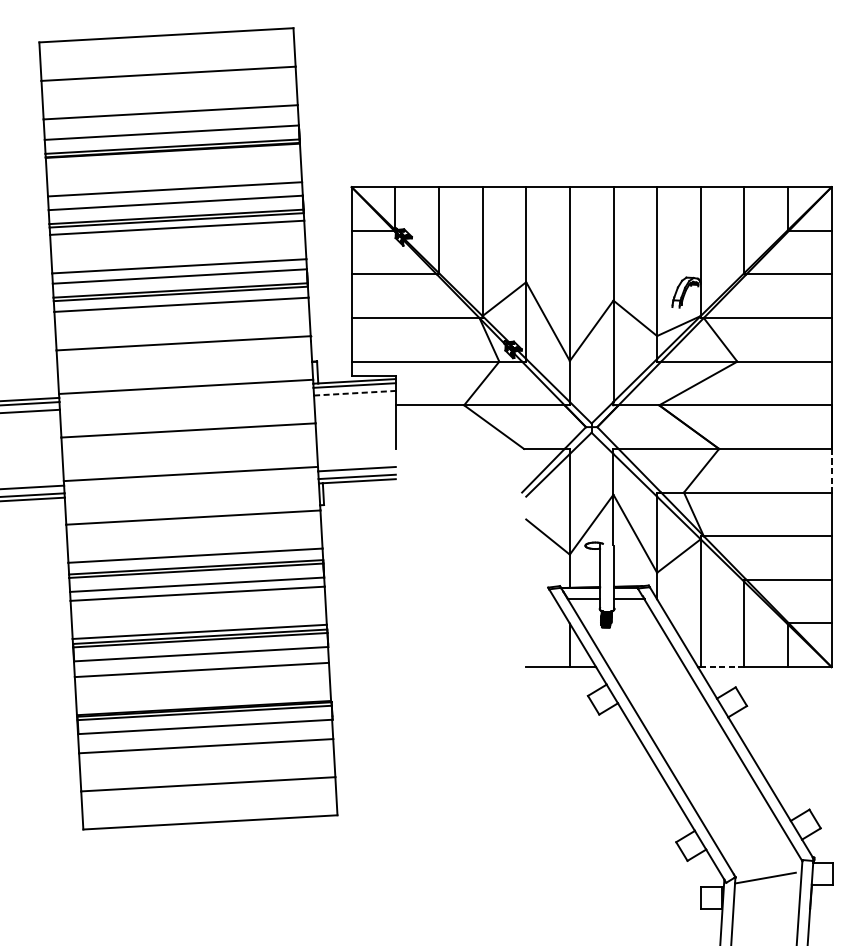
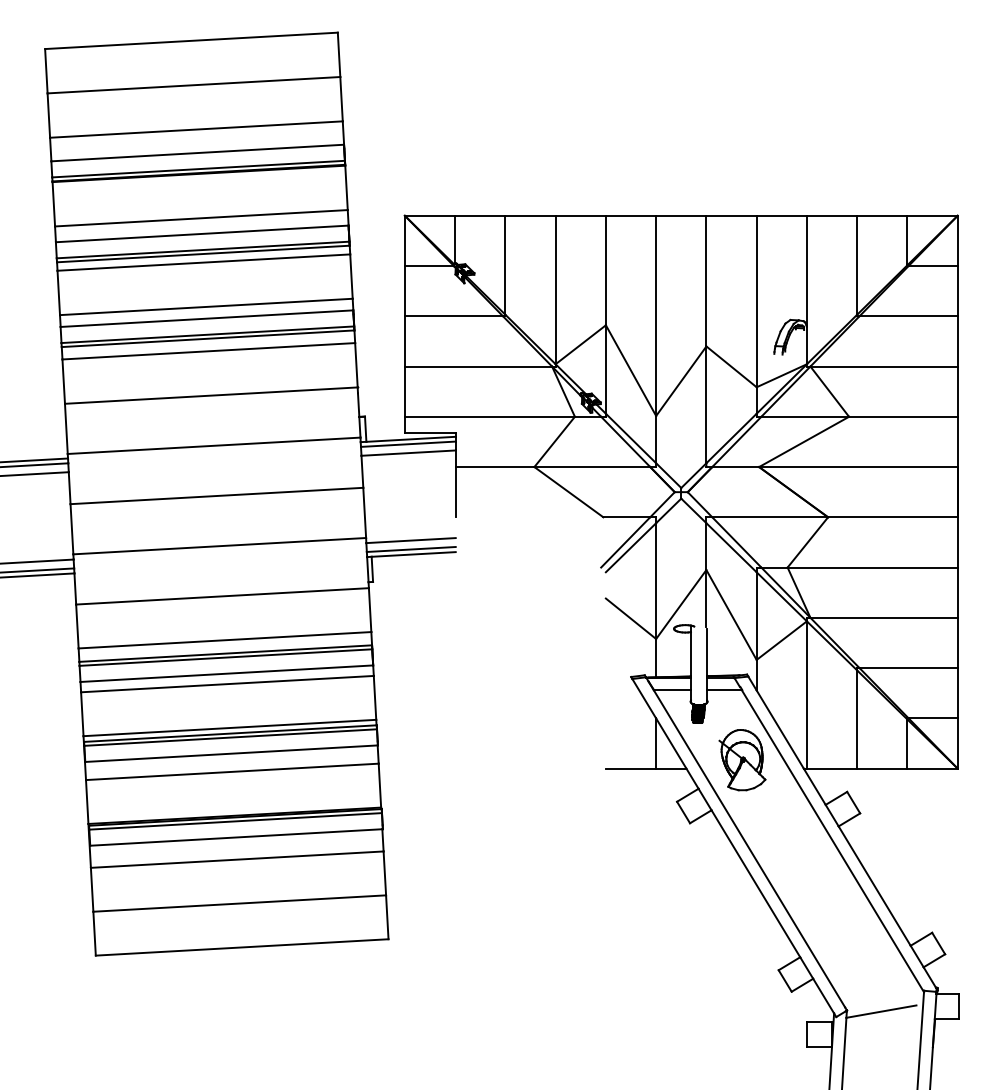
line: (355, 393) -> (409, 453), dashed -> solid
line: (831, 470) -> (957, 542), dashed -> solid
part: (644, 660) -> (742, 760), added
line: (722, 667) -> (831, 768), dashed -> solid

